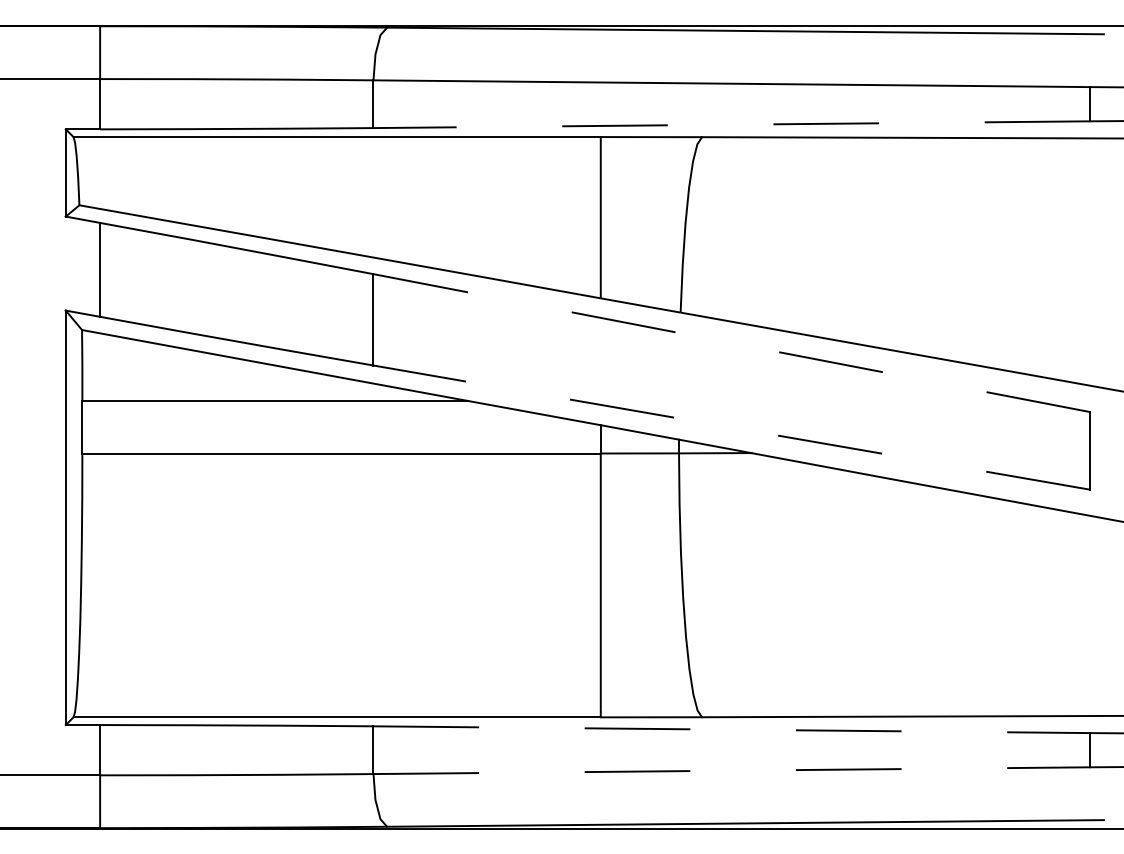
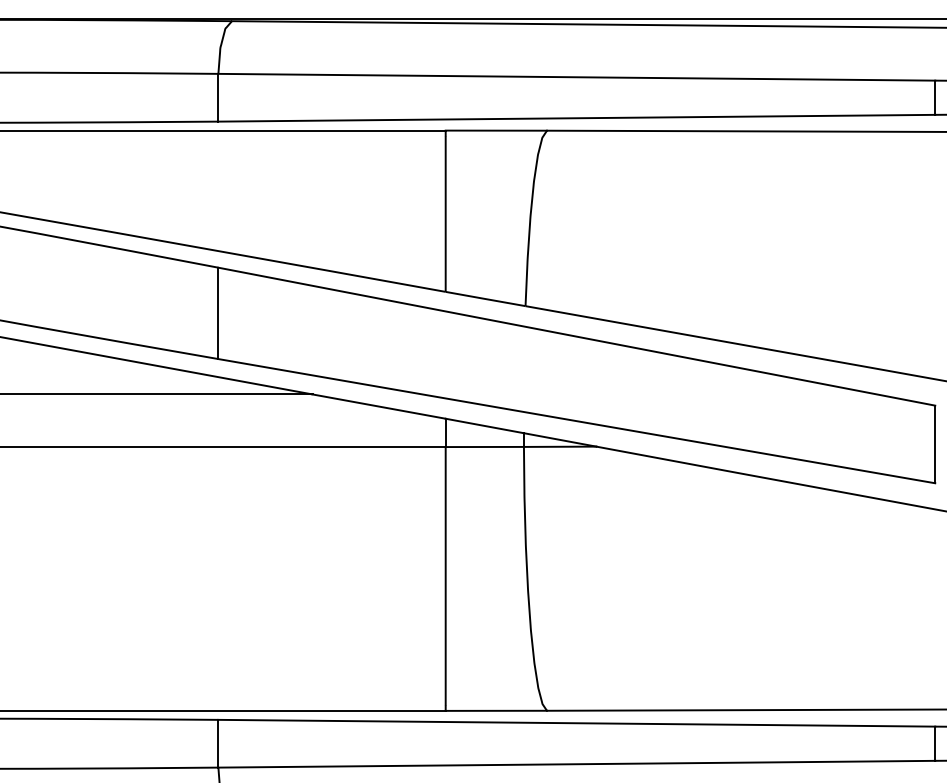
line: (731, 124) -> (576, 118), dashed -> solid
line: (731, 343) -> (576, 337), dashed -> solid
line: (731, 427) -> (576, 421), dashed -> solid
line: (732, 729) -> (577, 723), dashed -> solid
line: (732, 770) -> (577, 764), dashed -> solid

